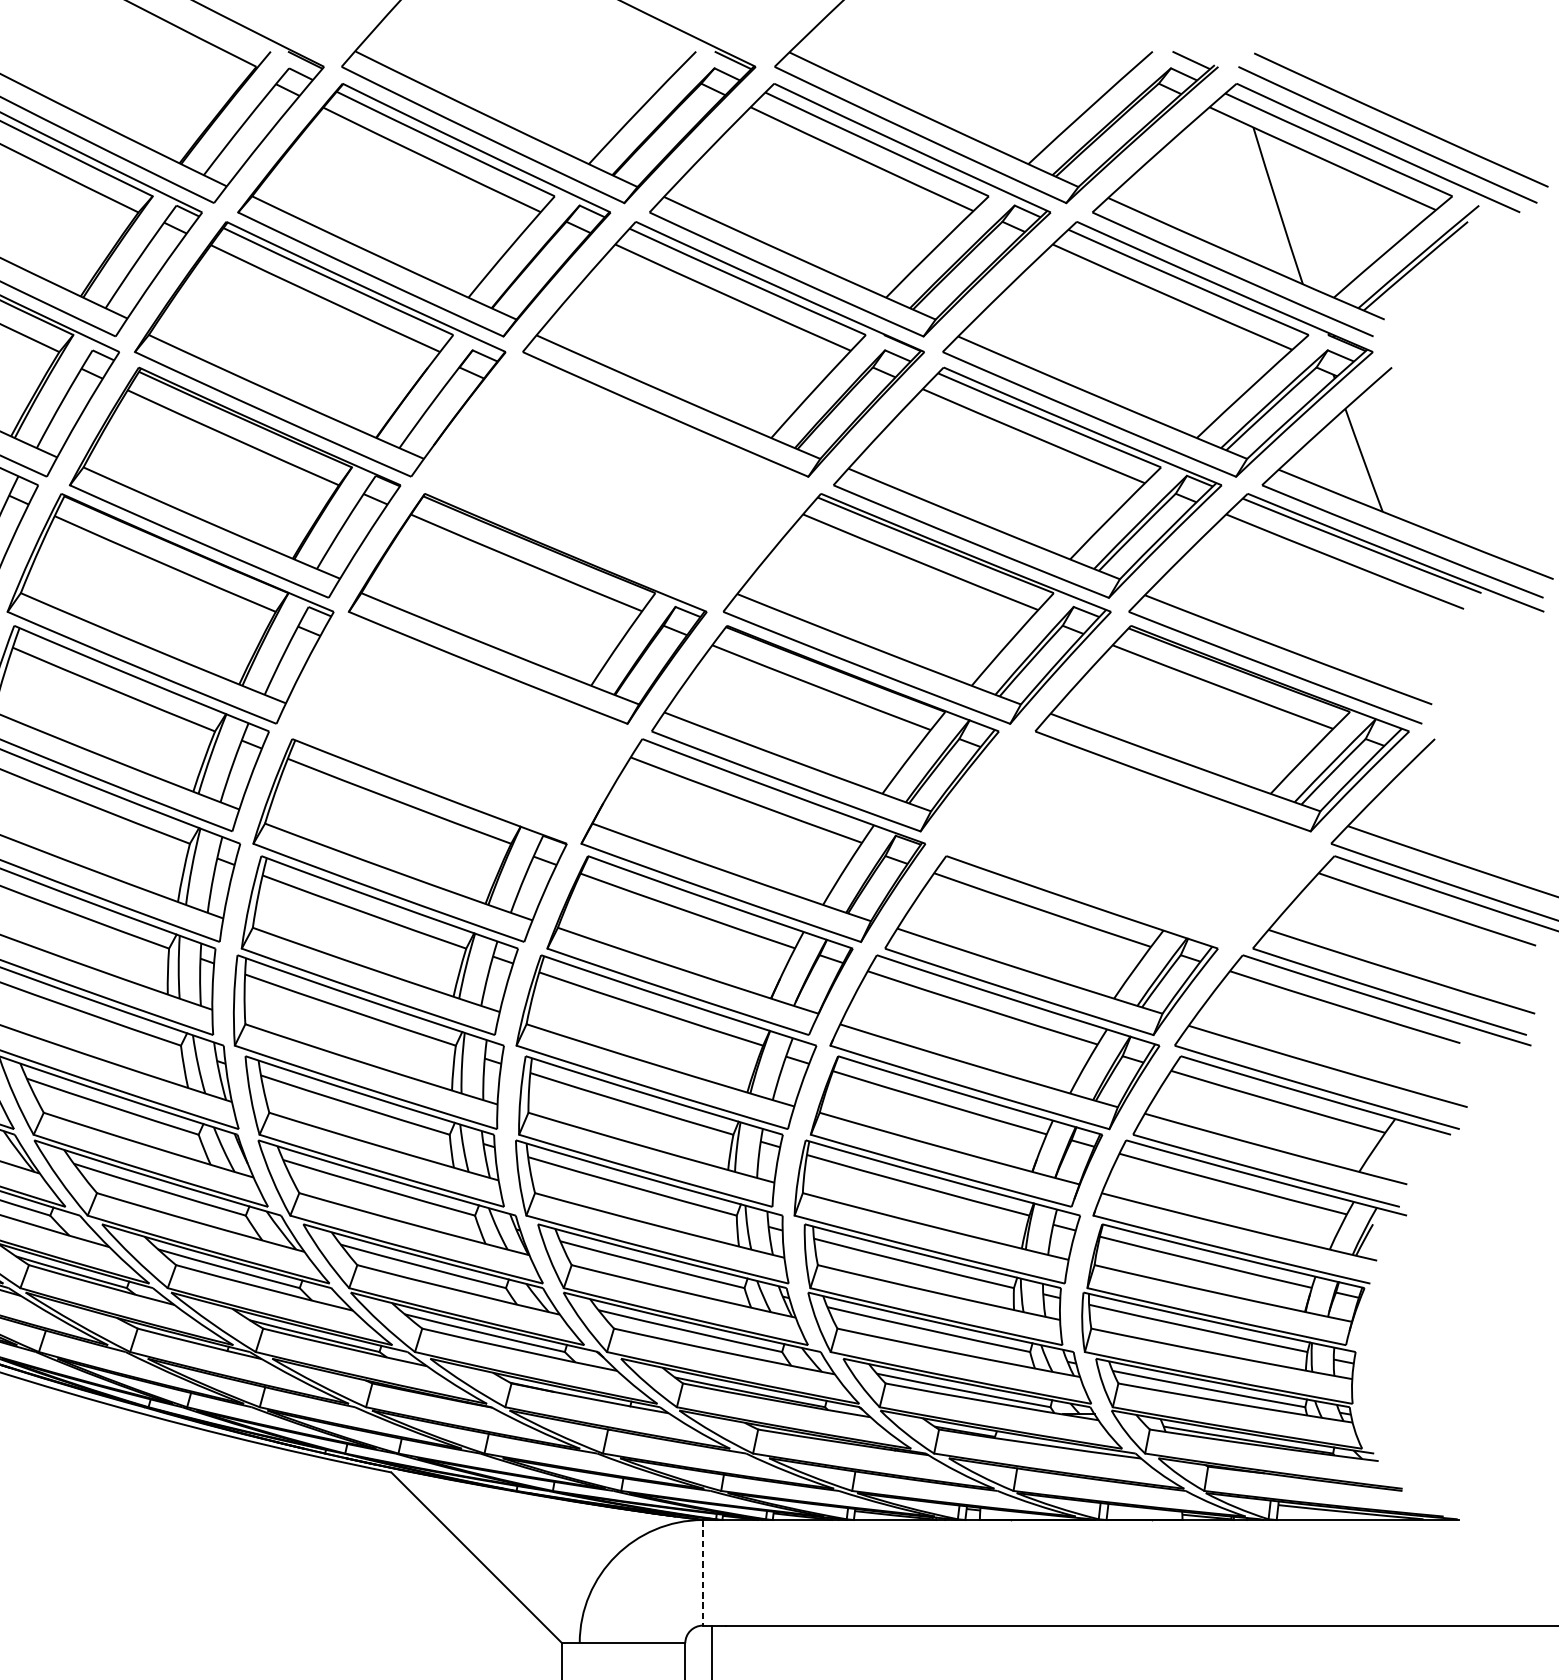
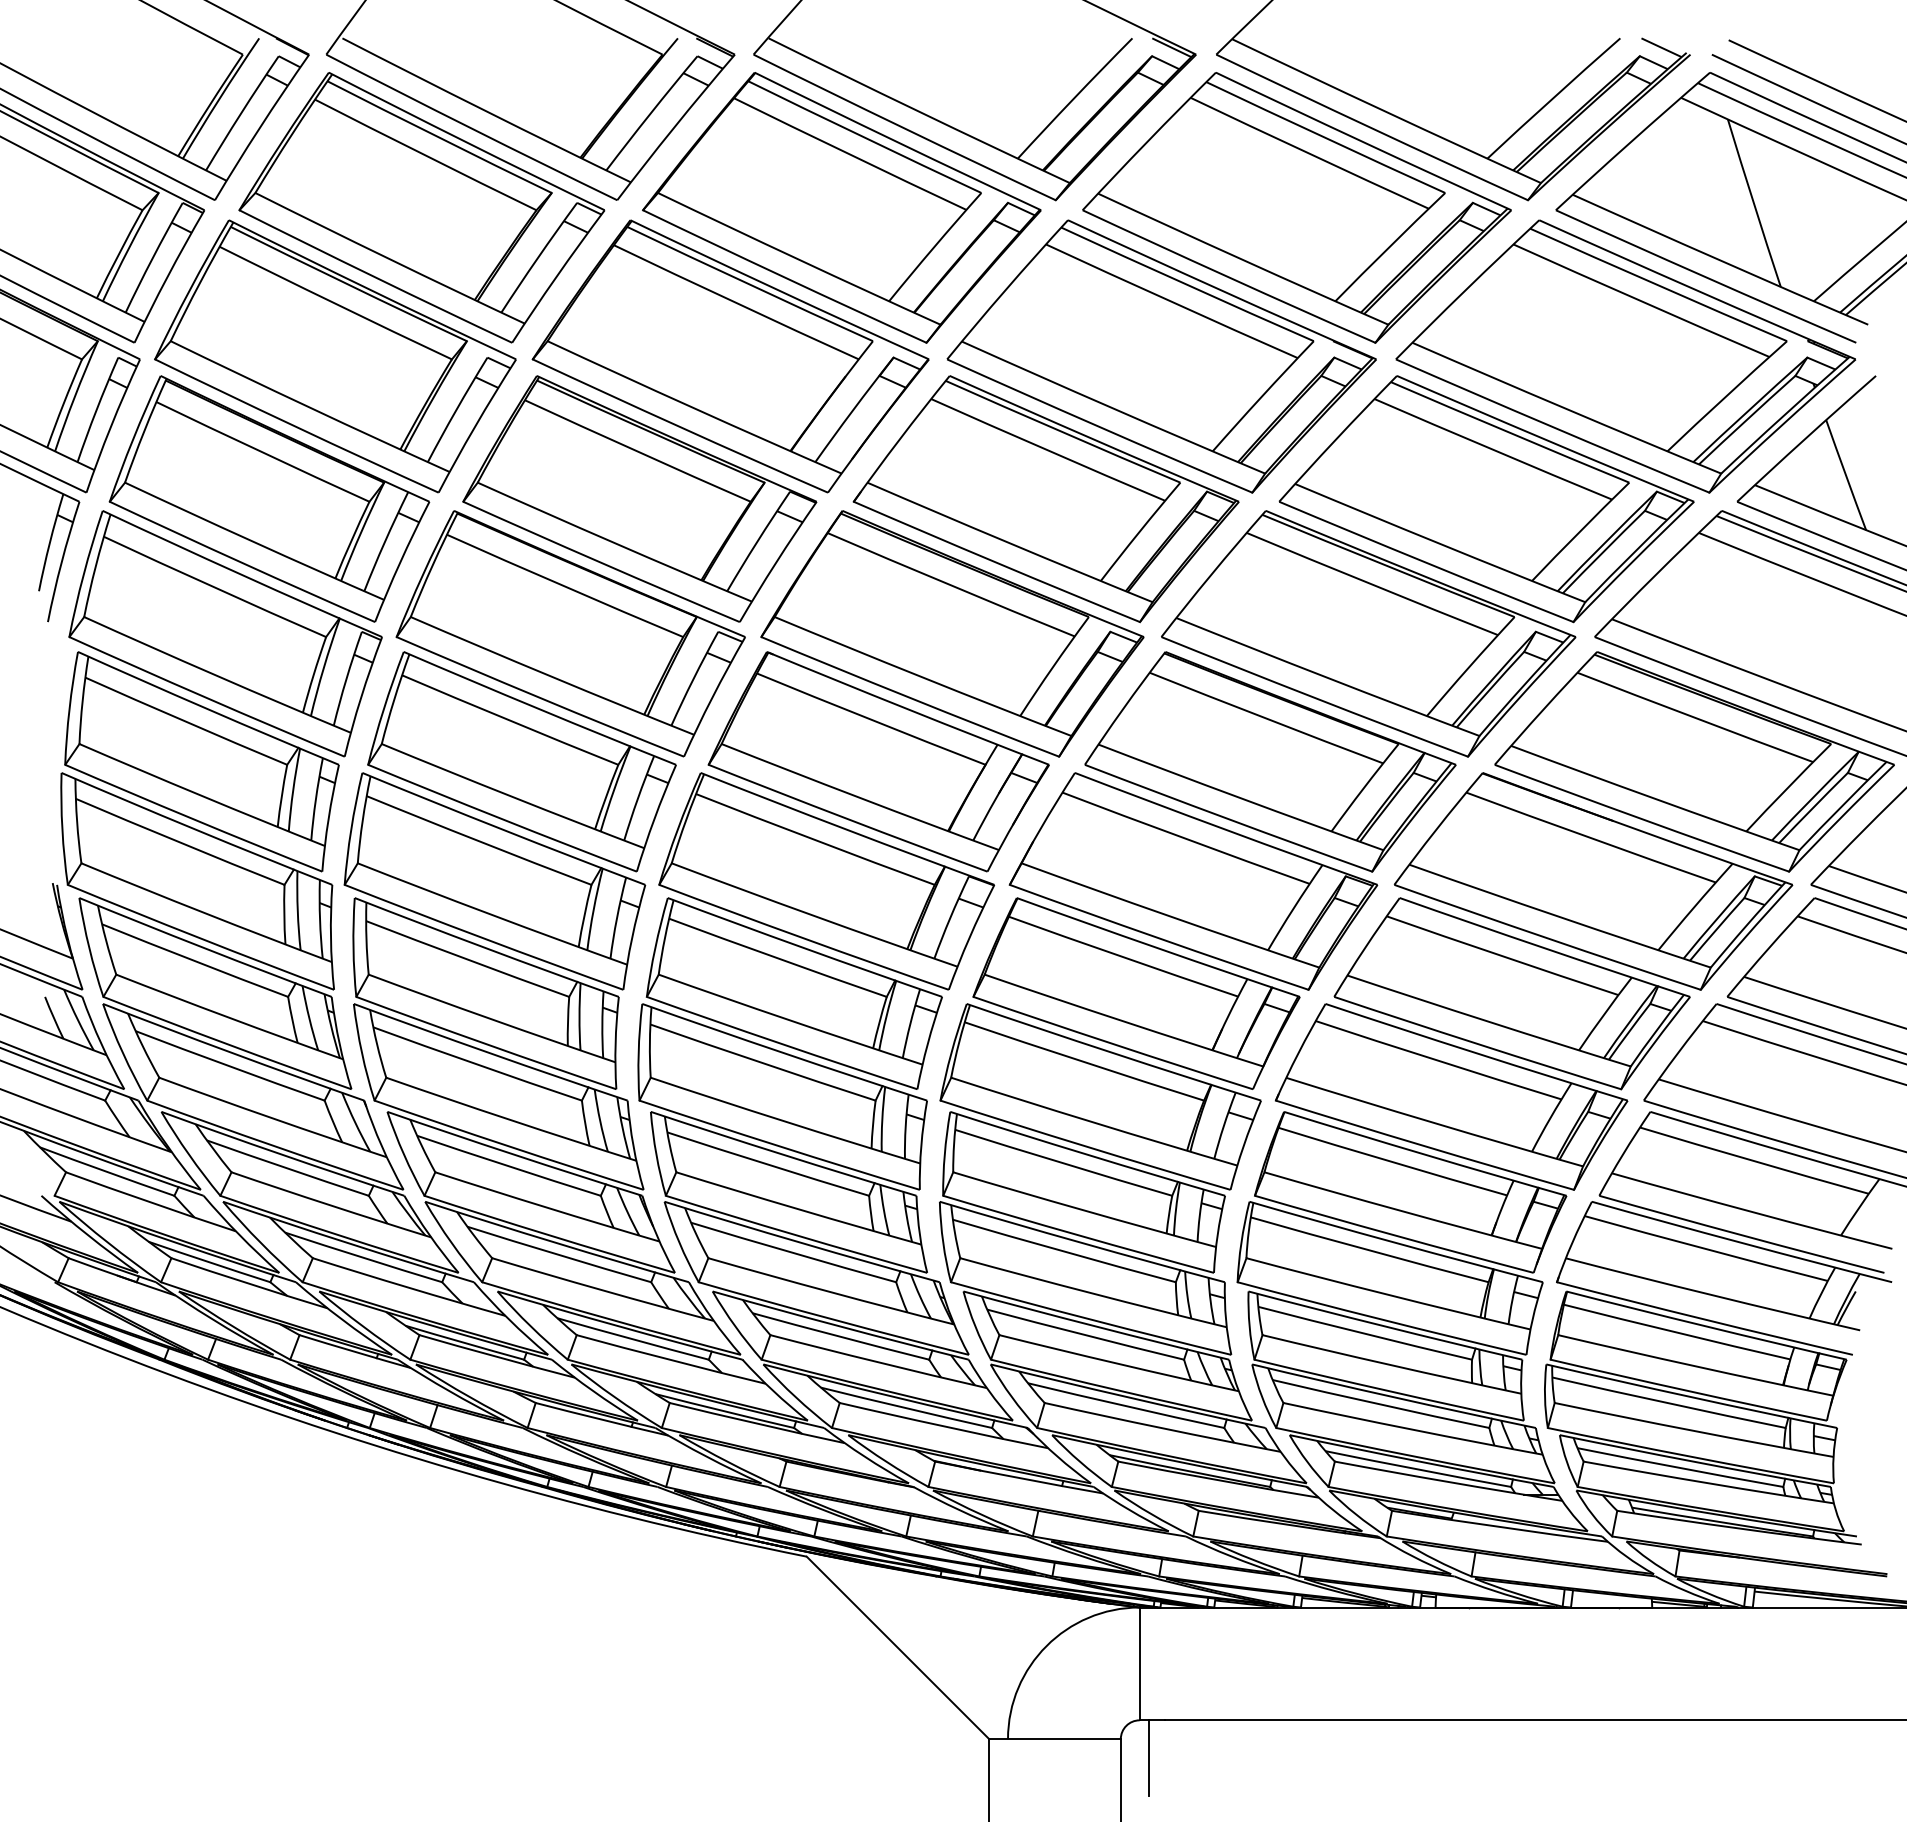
part: (614, 483) -> (1045, 499), added
part: (458, 728) -> (878, 761), added
part: (1127, 840) -> (1593, 881), added
line: (702, 1573) -> (1139, 1664), dashed -> solid

